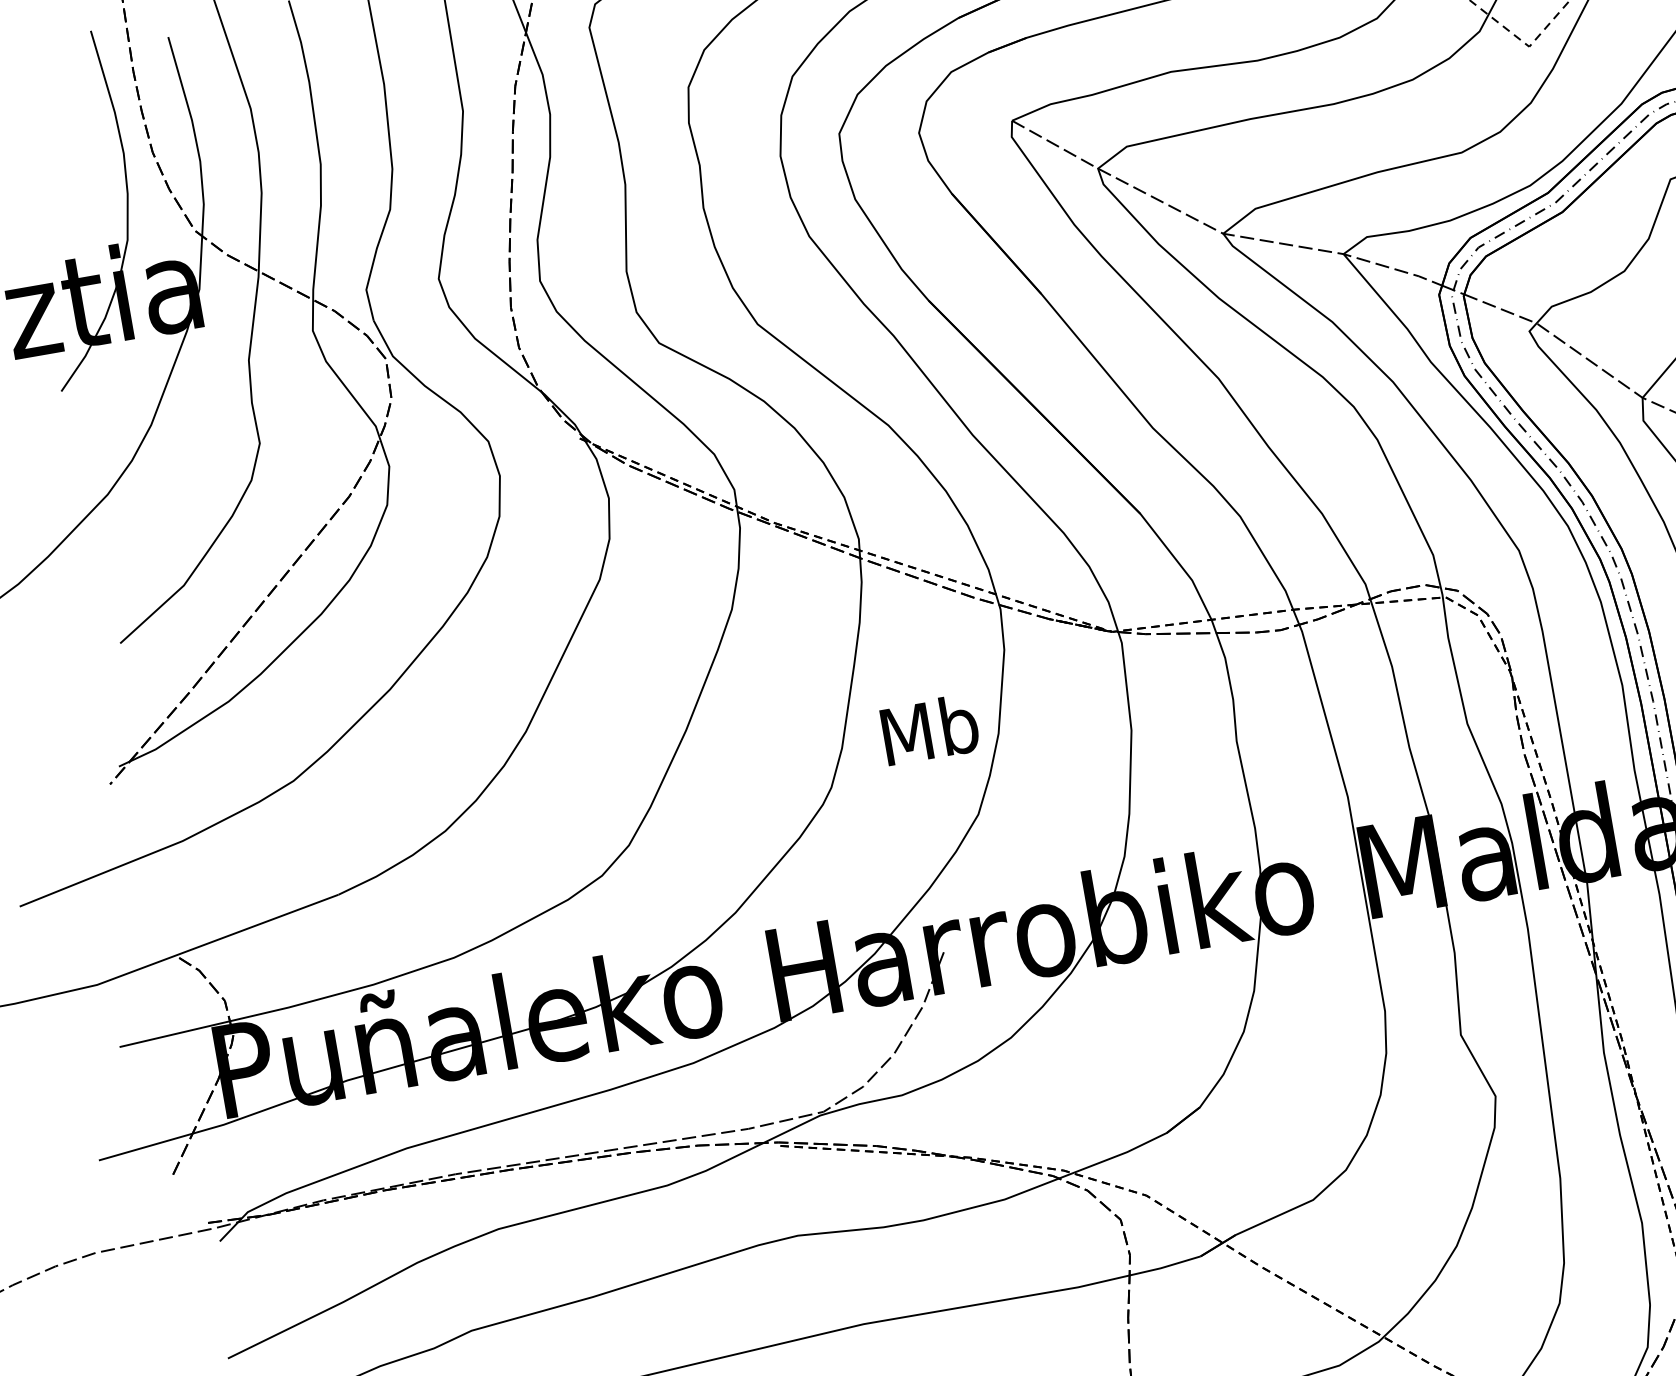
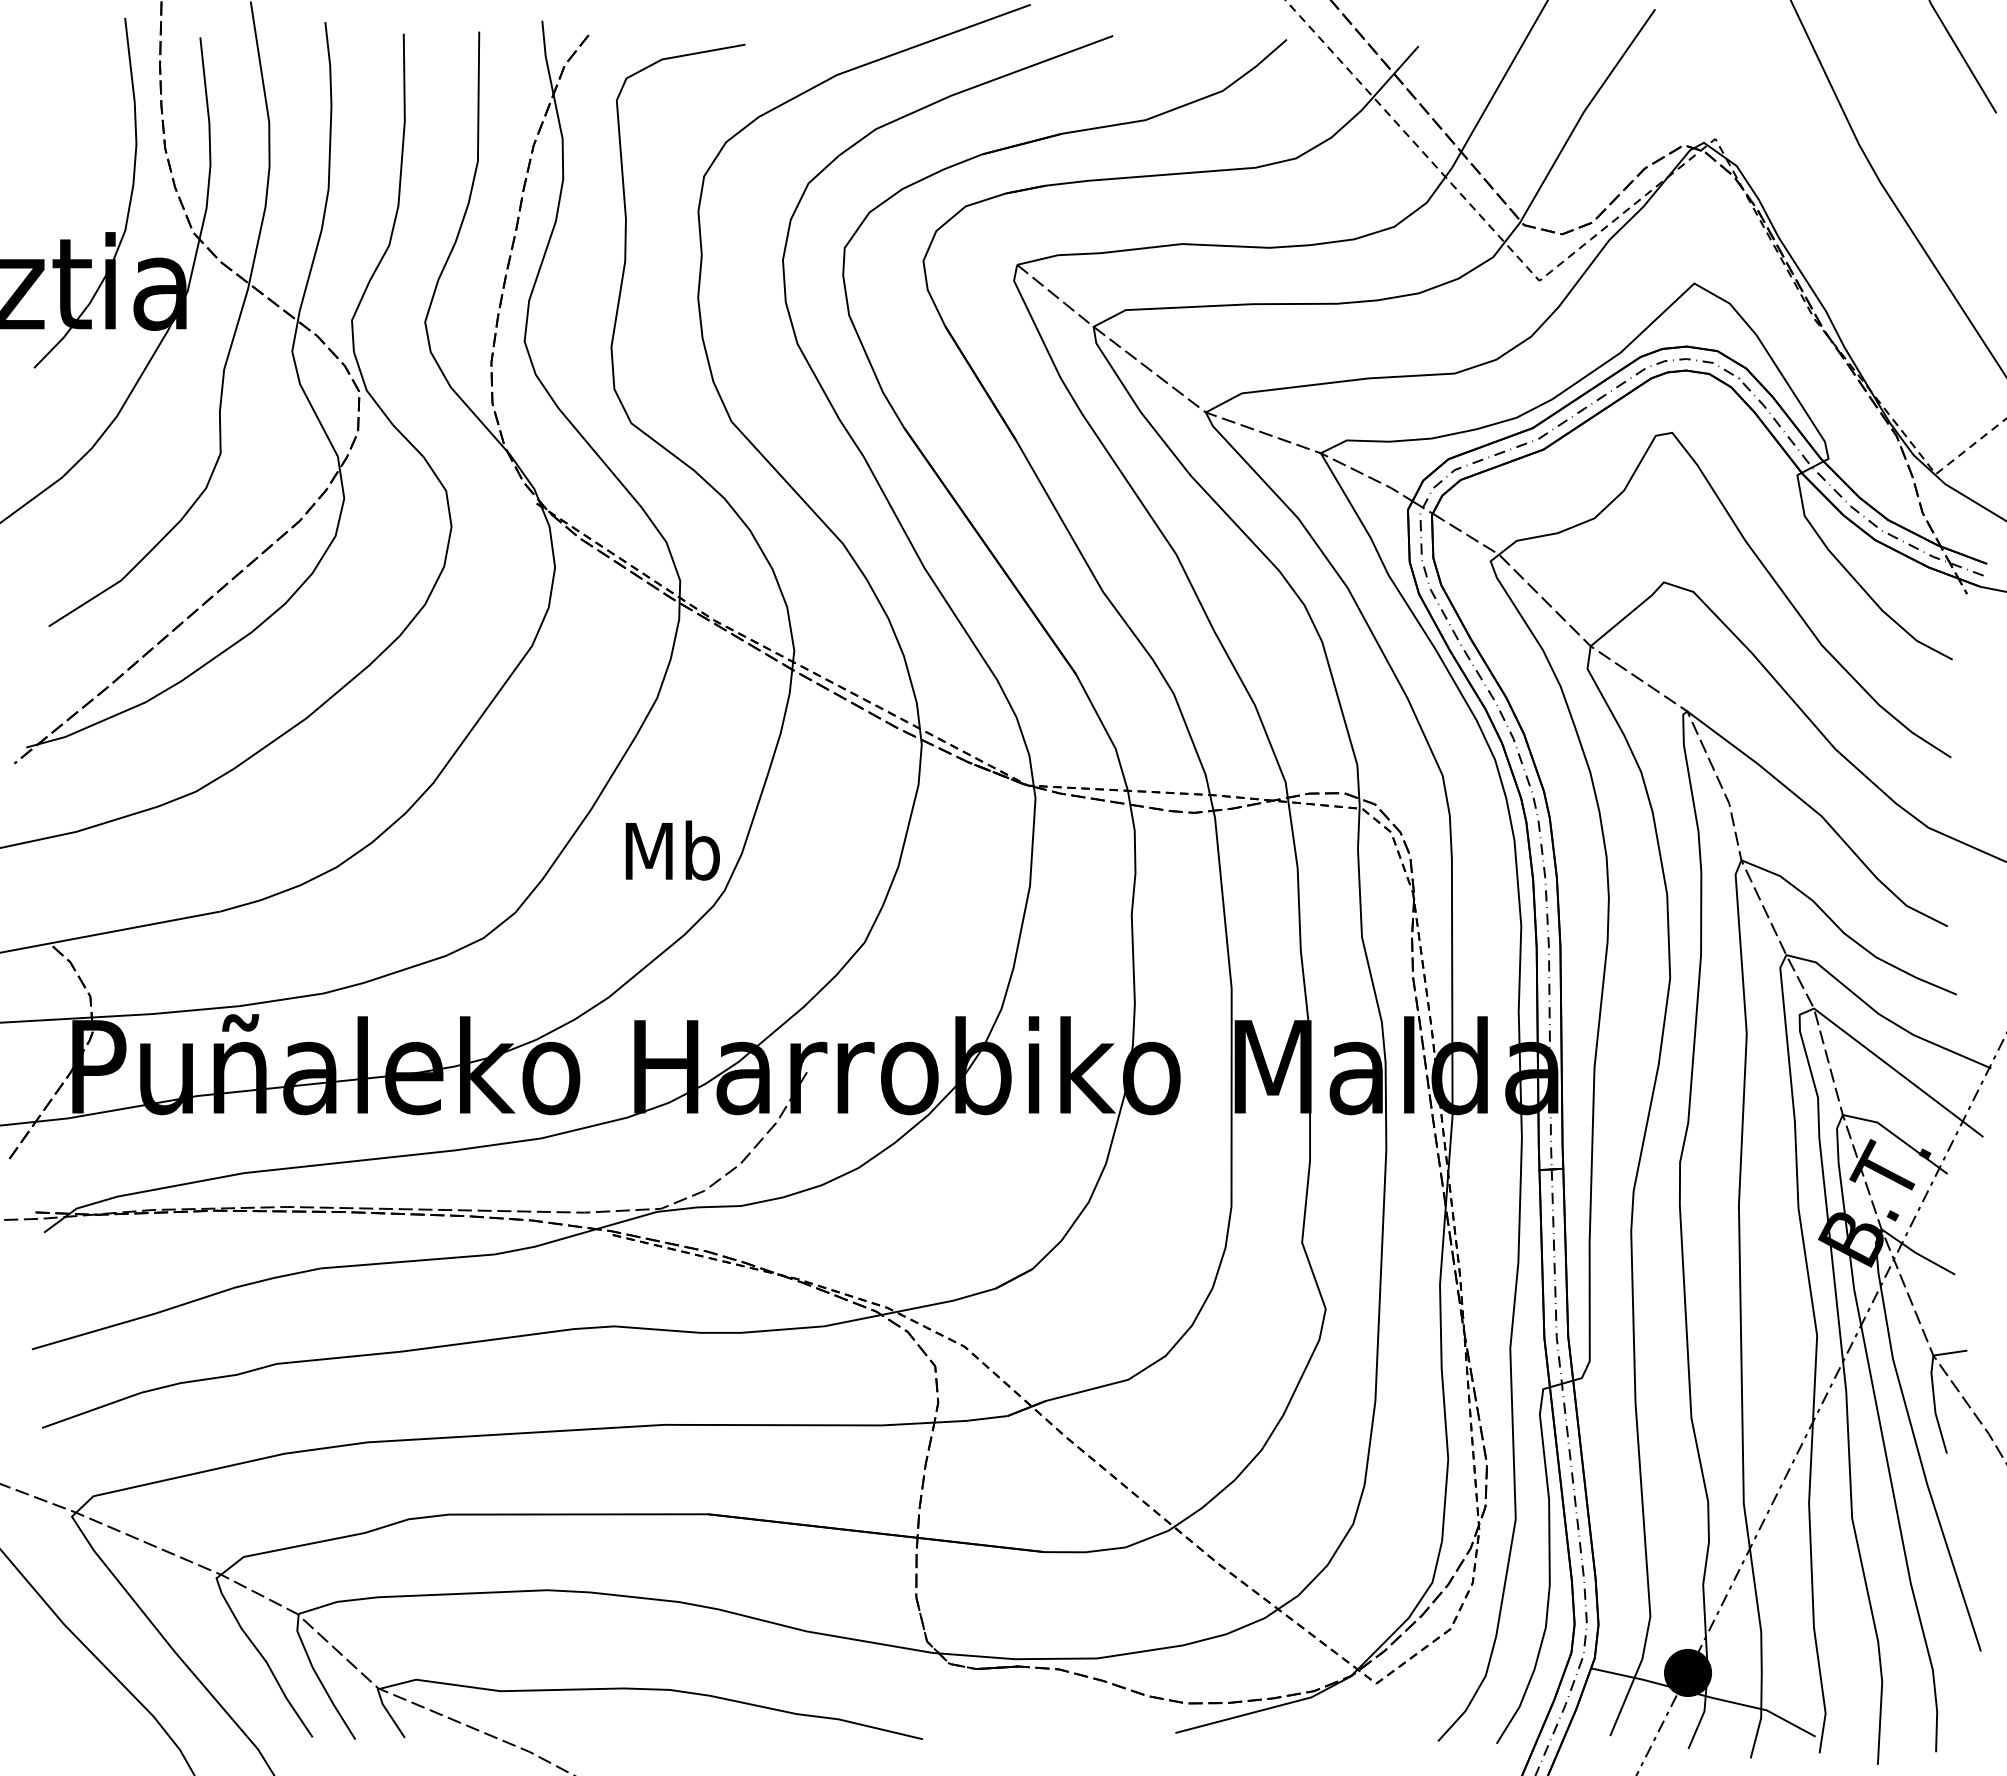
text: (929, 729) -> (672, 850), moved

